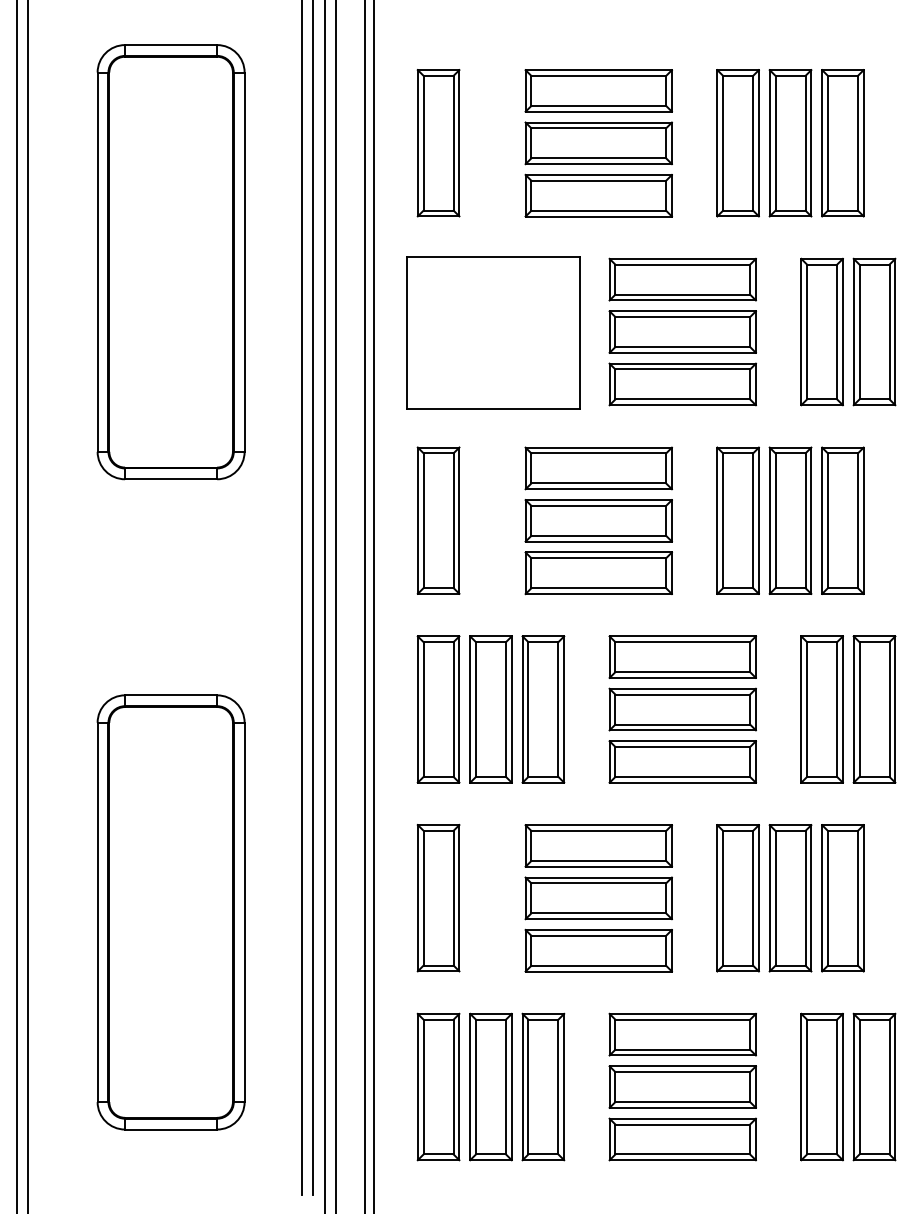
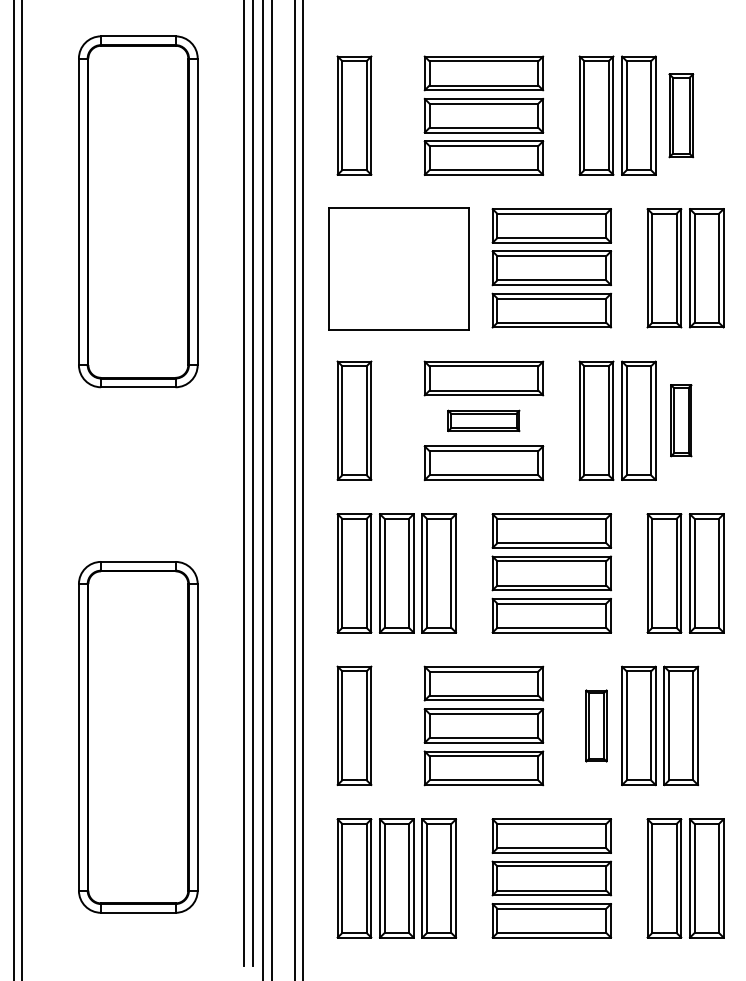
part: (842, 143) -> (680, 115), size x0.7
part: (598, 520) -> (483, 420), size x0.6
part: (842, 520) -> (680, 420), size x0.6
part: (737, 898) -> (596, 726), size x0.6

